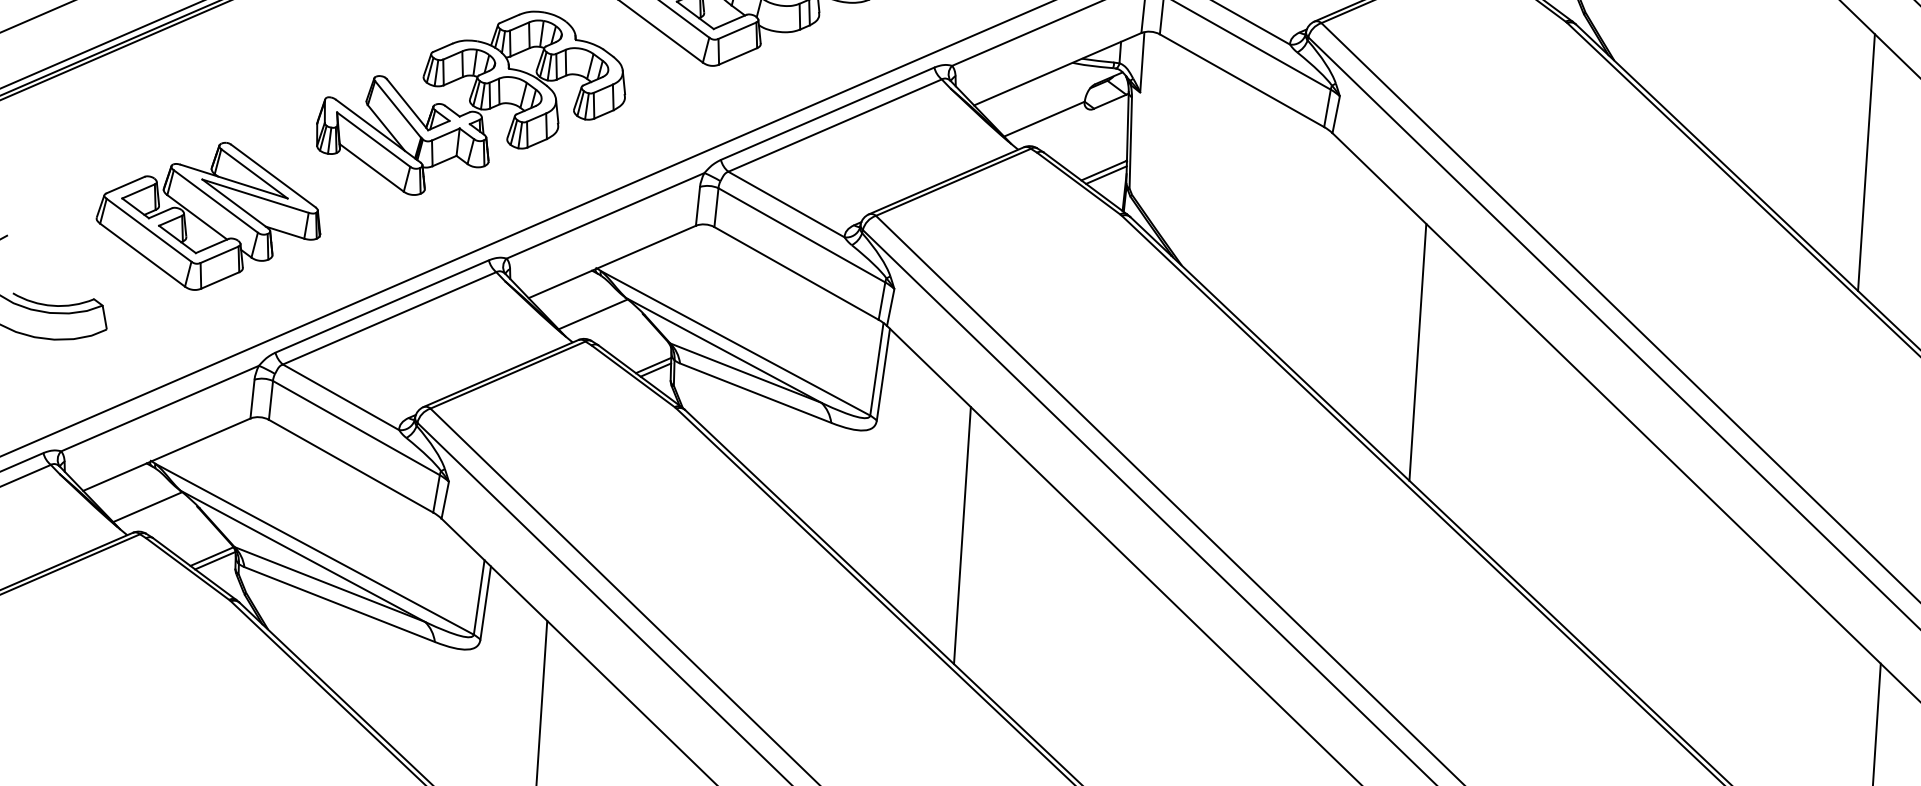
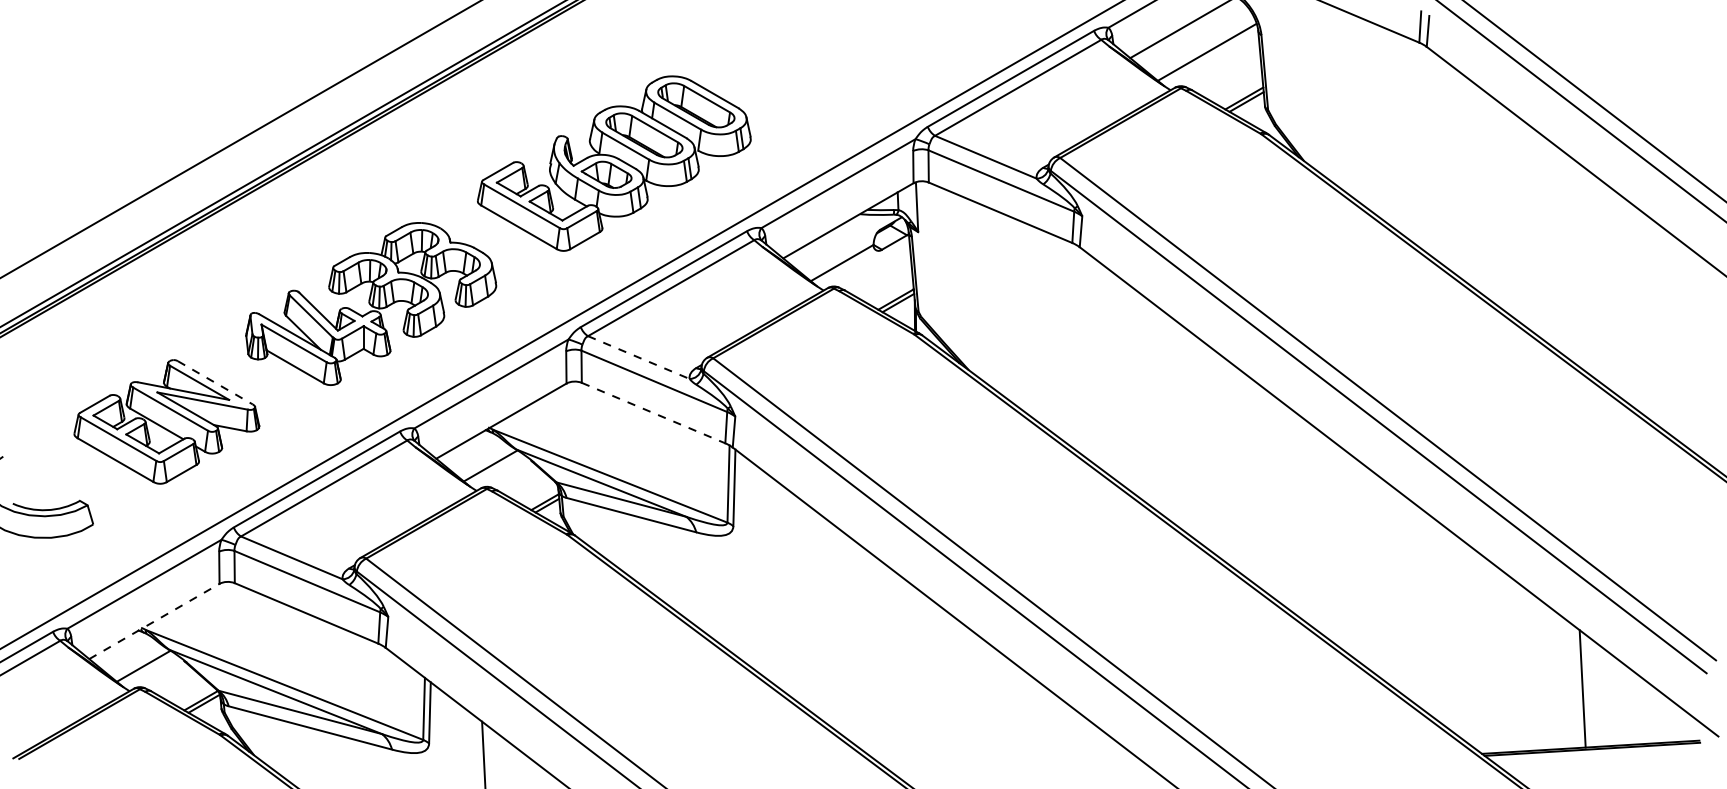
line: (1866, 162) -> (1520, 220), removed
line: (273, 176) -> (215, 383), solid -> dashed
line: (787, 204) -> (639, 357), solid -> dashed
line: (796, 273) -> (653, 413), solid -> dashed
line: (1417, 351) -> (1170, 418), removed
line: (166, 454) -> (154, 621), solid -> dashed
line: (962, 535) -> (814, 612), removed

